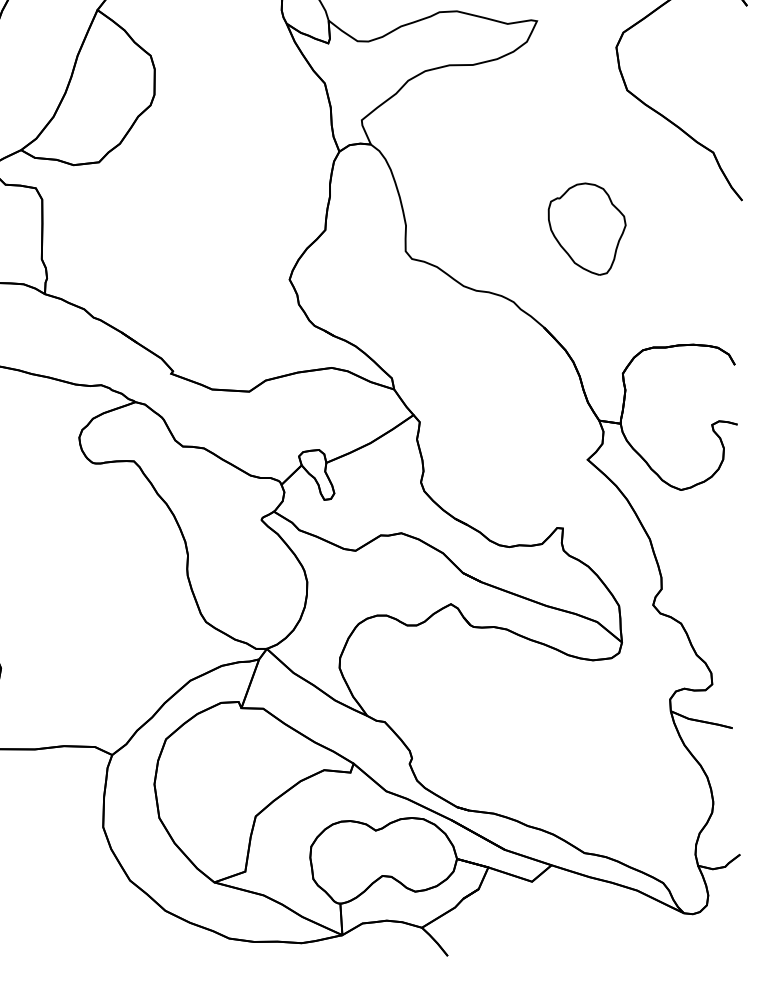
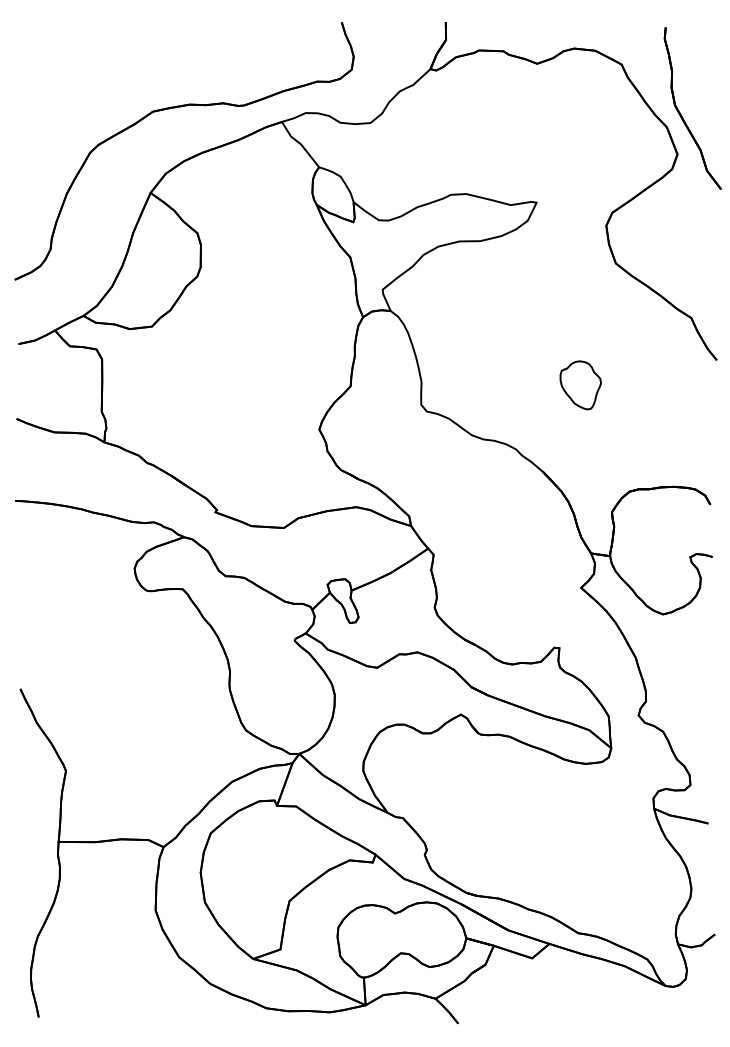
part: (587, 229) -> (580, 385), size x0.6

